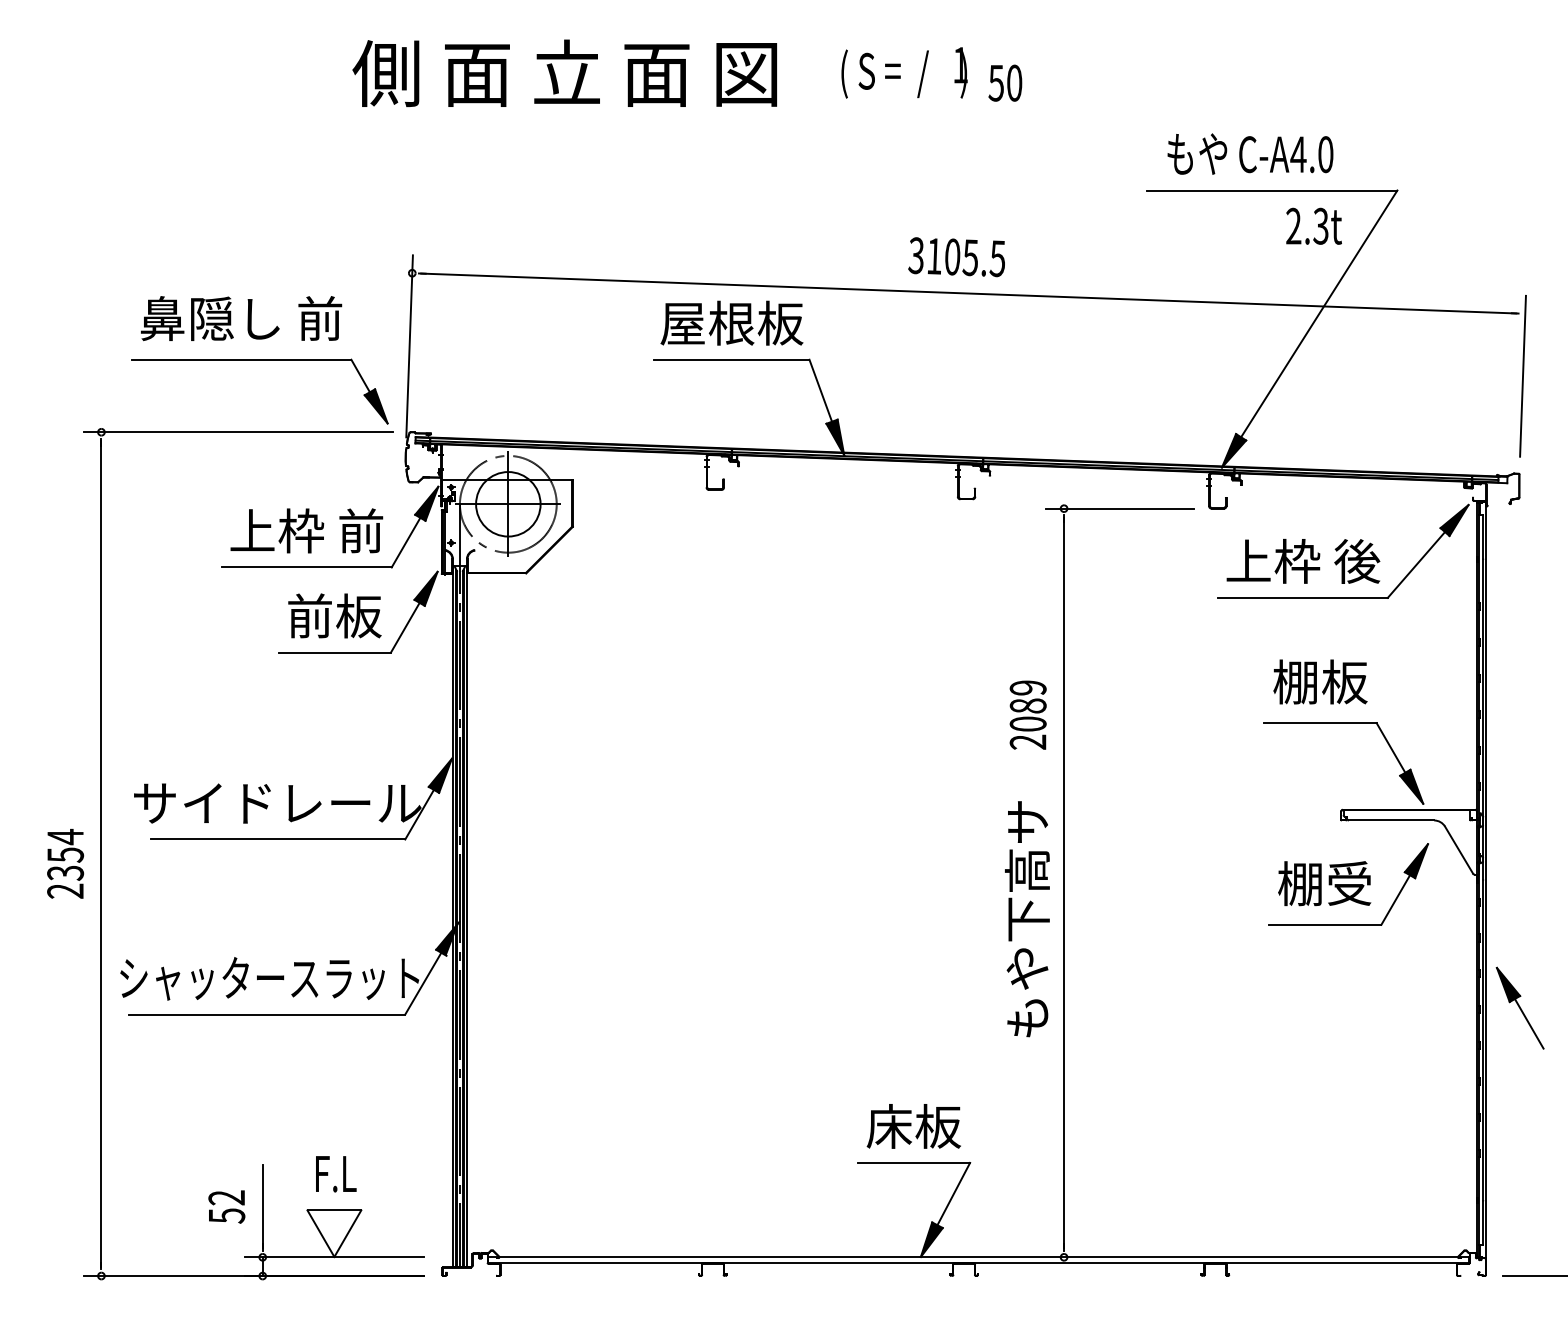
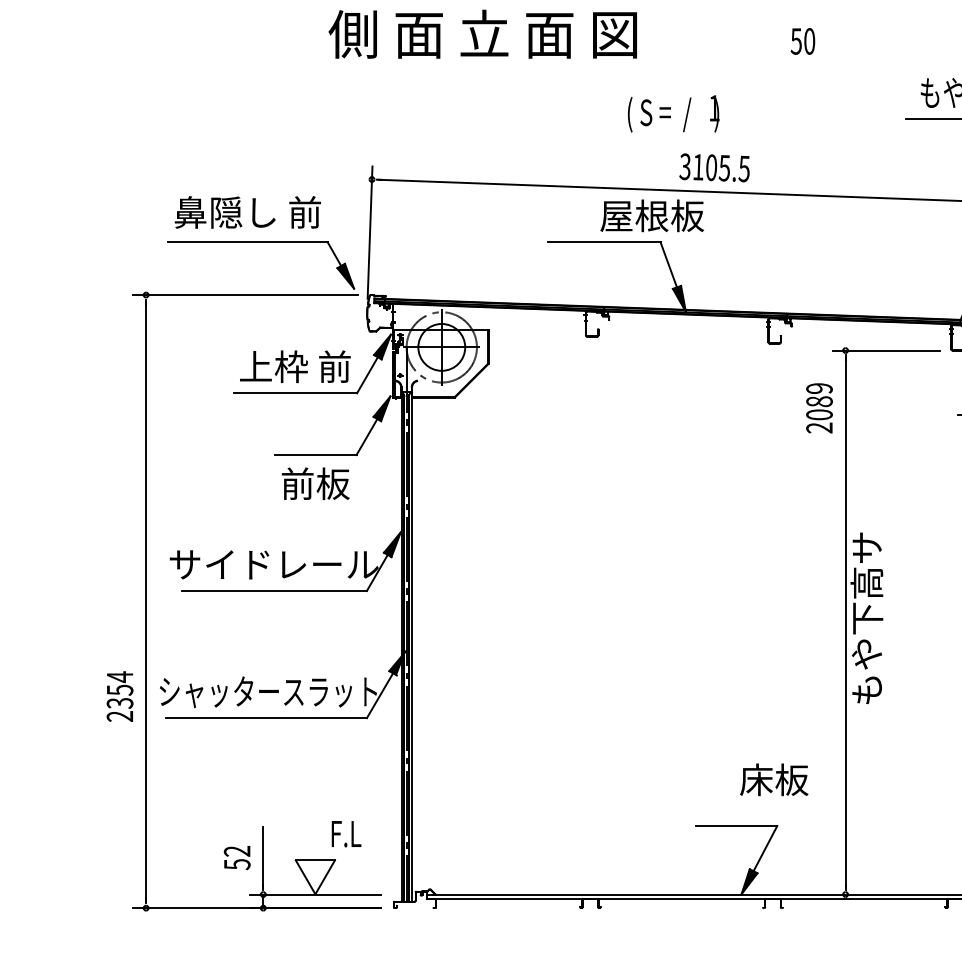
text: (904, 72) -> (673, 113), moved
text: (956, 257) -> (714, 168), moved
text: (731, 322) -> (651, 215), moved
text: (334, 615) -> (315, 483), moved
text: (1027, 714) -> (819, 407), moved
text: (65, 863) -> (120, 696), moved
text: (1027, 919) -> (866, 618), moved
text: (913, 1126) -> (773, 779), moved
text: (336, 1174) -> (346, 834), moved

